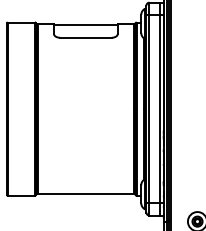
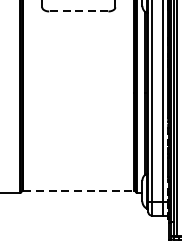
line: (85, 37) -> (78, 11), solid -> dashed
line: (86, 193) -> (79, 190), solid -> dashed

